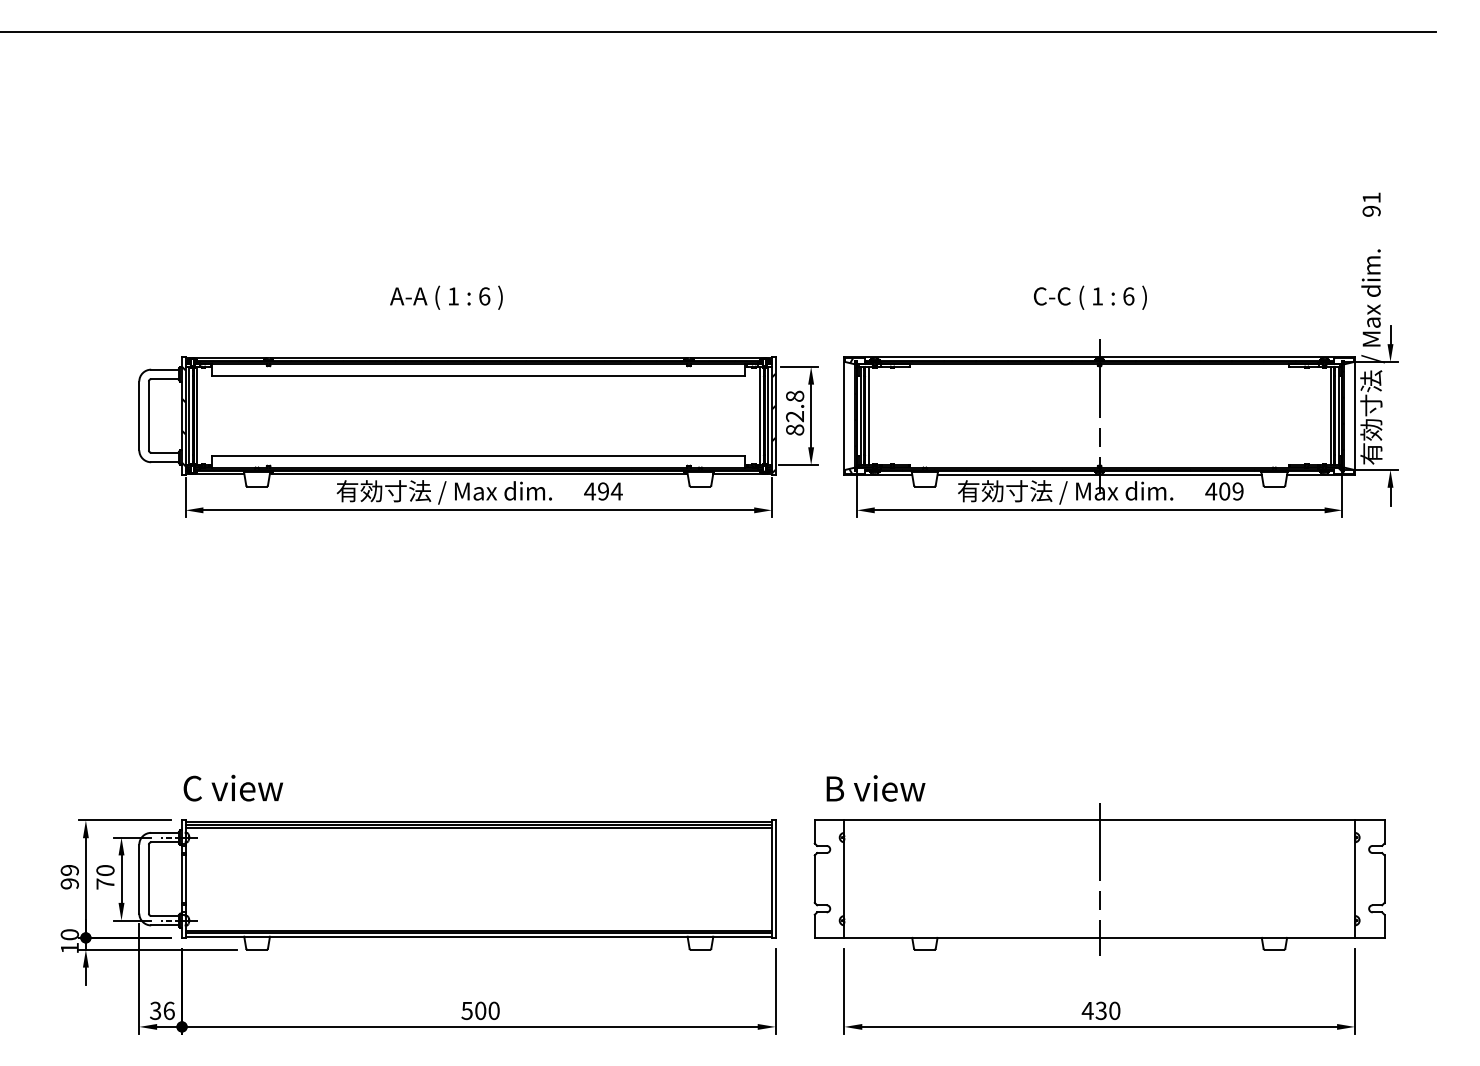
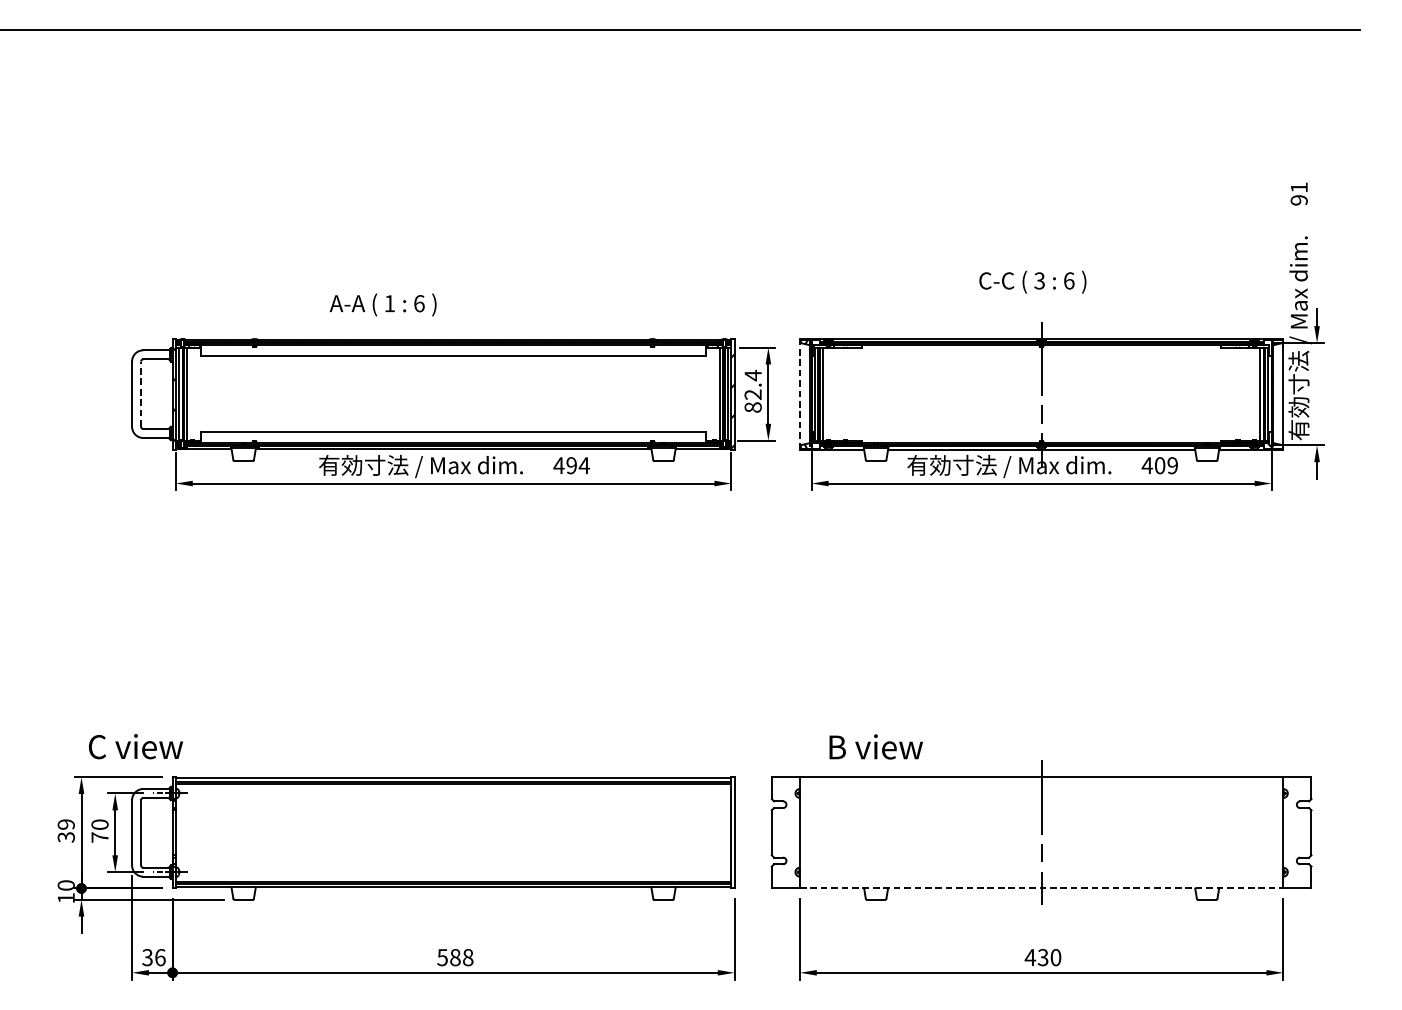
text: (1096, 296) -> (1038, 281), 1 -> 3
text: (446, 297) -> (383, 304), moved
text: (795, 396) -> (753, 375), 82.8 -> 82.4
line: (148, 415) -> (140, 393), solid -> dashed
line: (844, 415) -> (799, 393), solid -> dashed
text: (232, 787) -> (135, 746), moved
text: (875, 788) -> (875, 746), moved
text: (69, 883) -> (65, 836), 99 -> 39
line: (1100, 937) -> (1042, 888), solid -> dashed
text: (487, 1010) -> (461, 957), 500 -> 588

